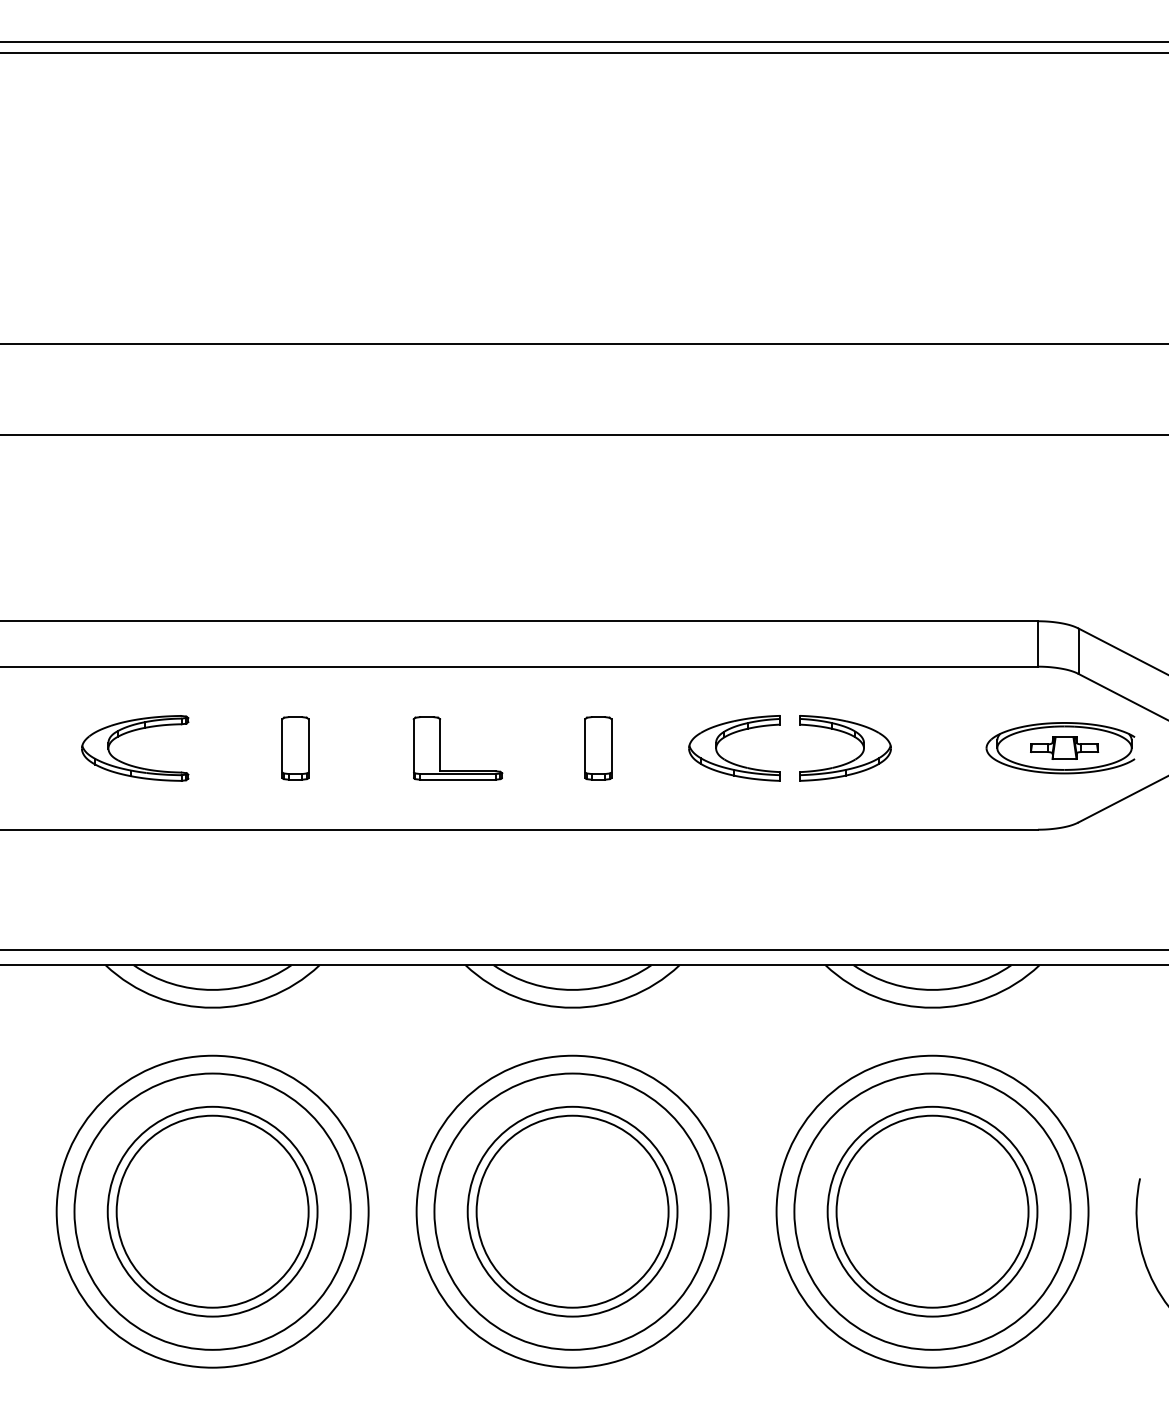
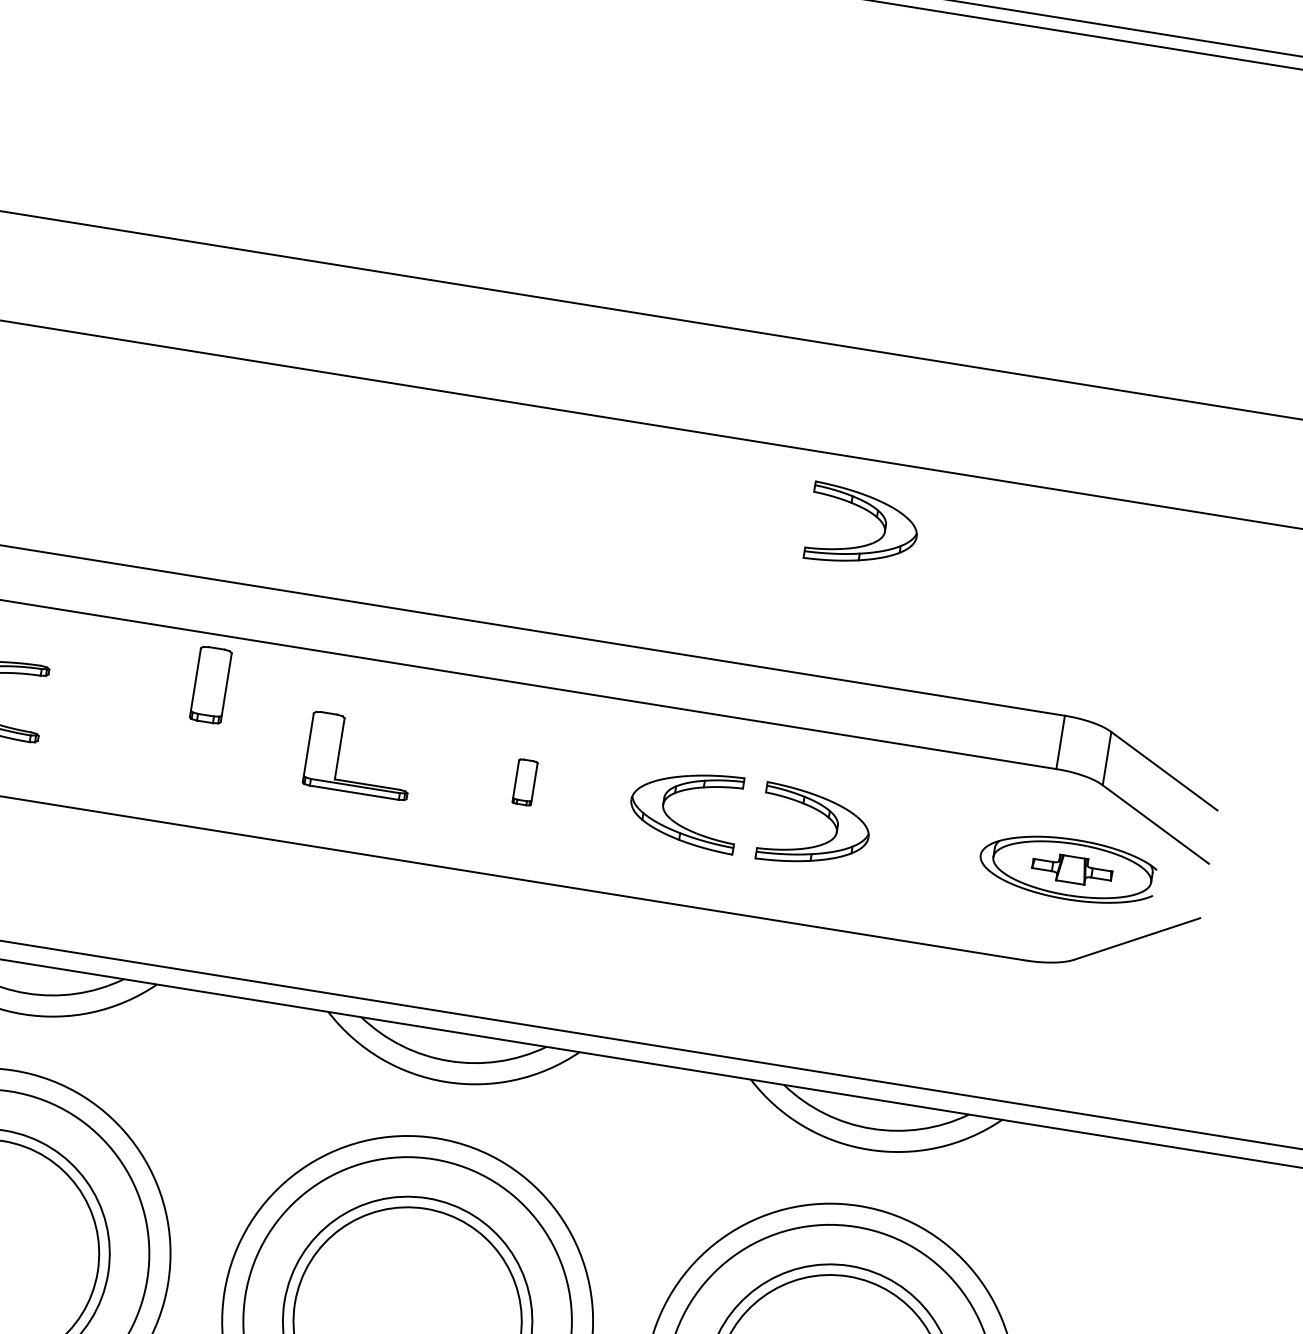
part: (851, 480) -> (872, 515), added
part: (295, 748) -> (210, 685), moved
part: (598, 748) -> (525, 782), size x0.6

